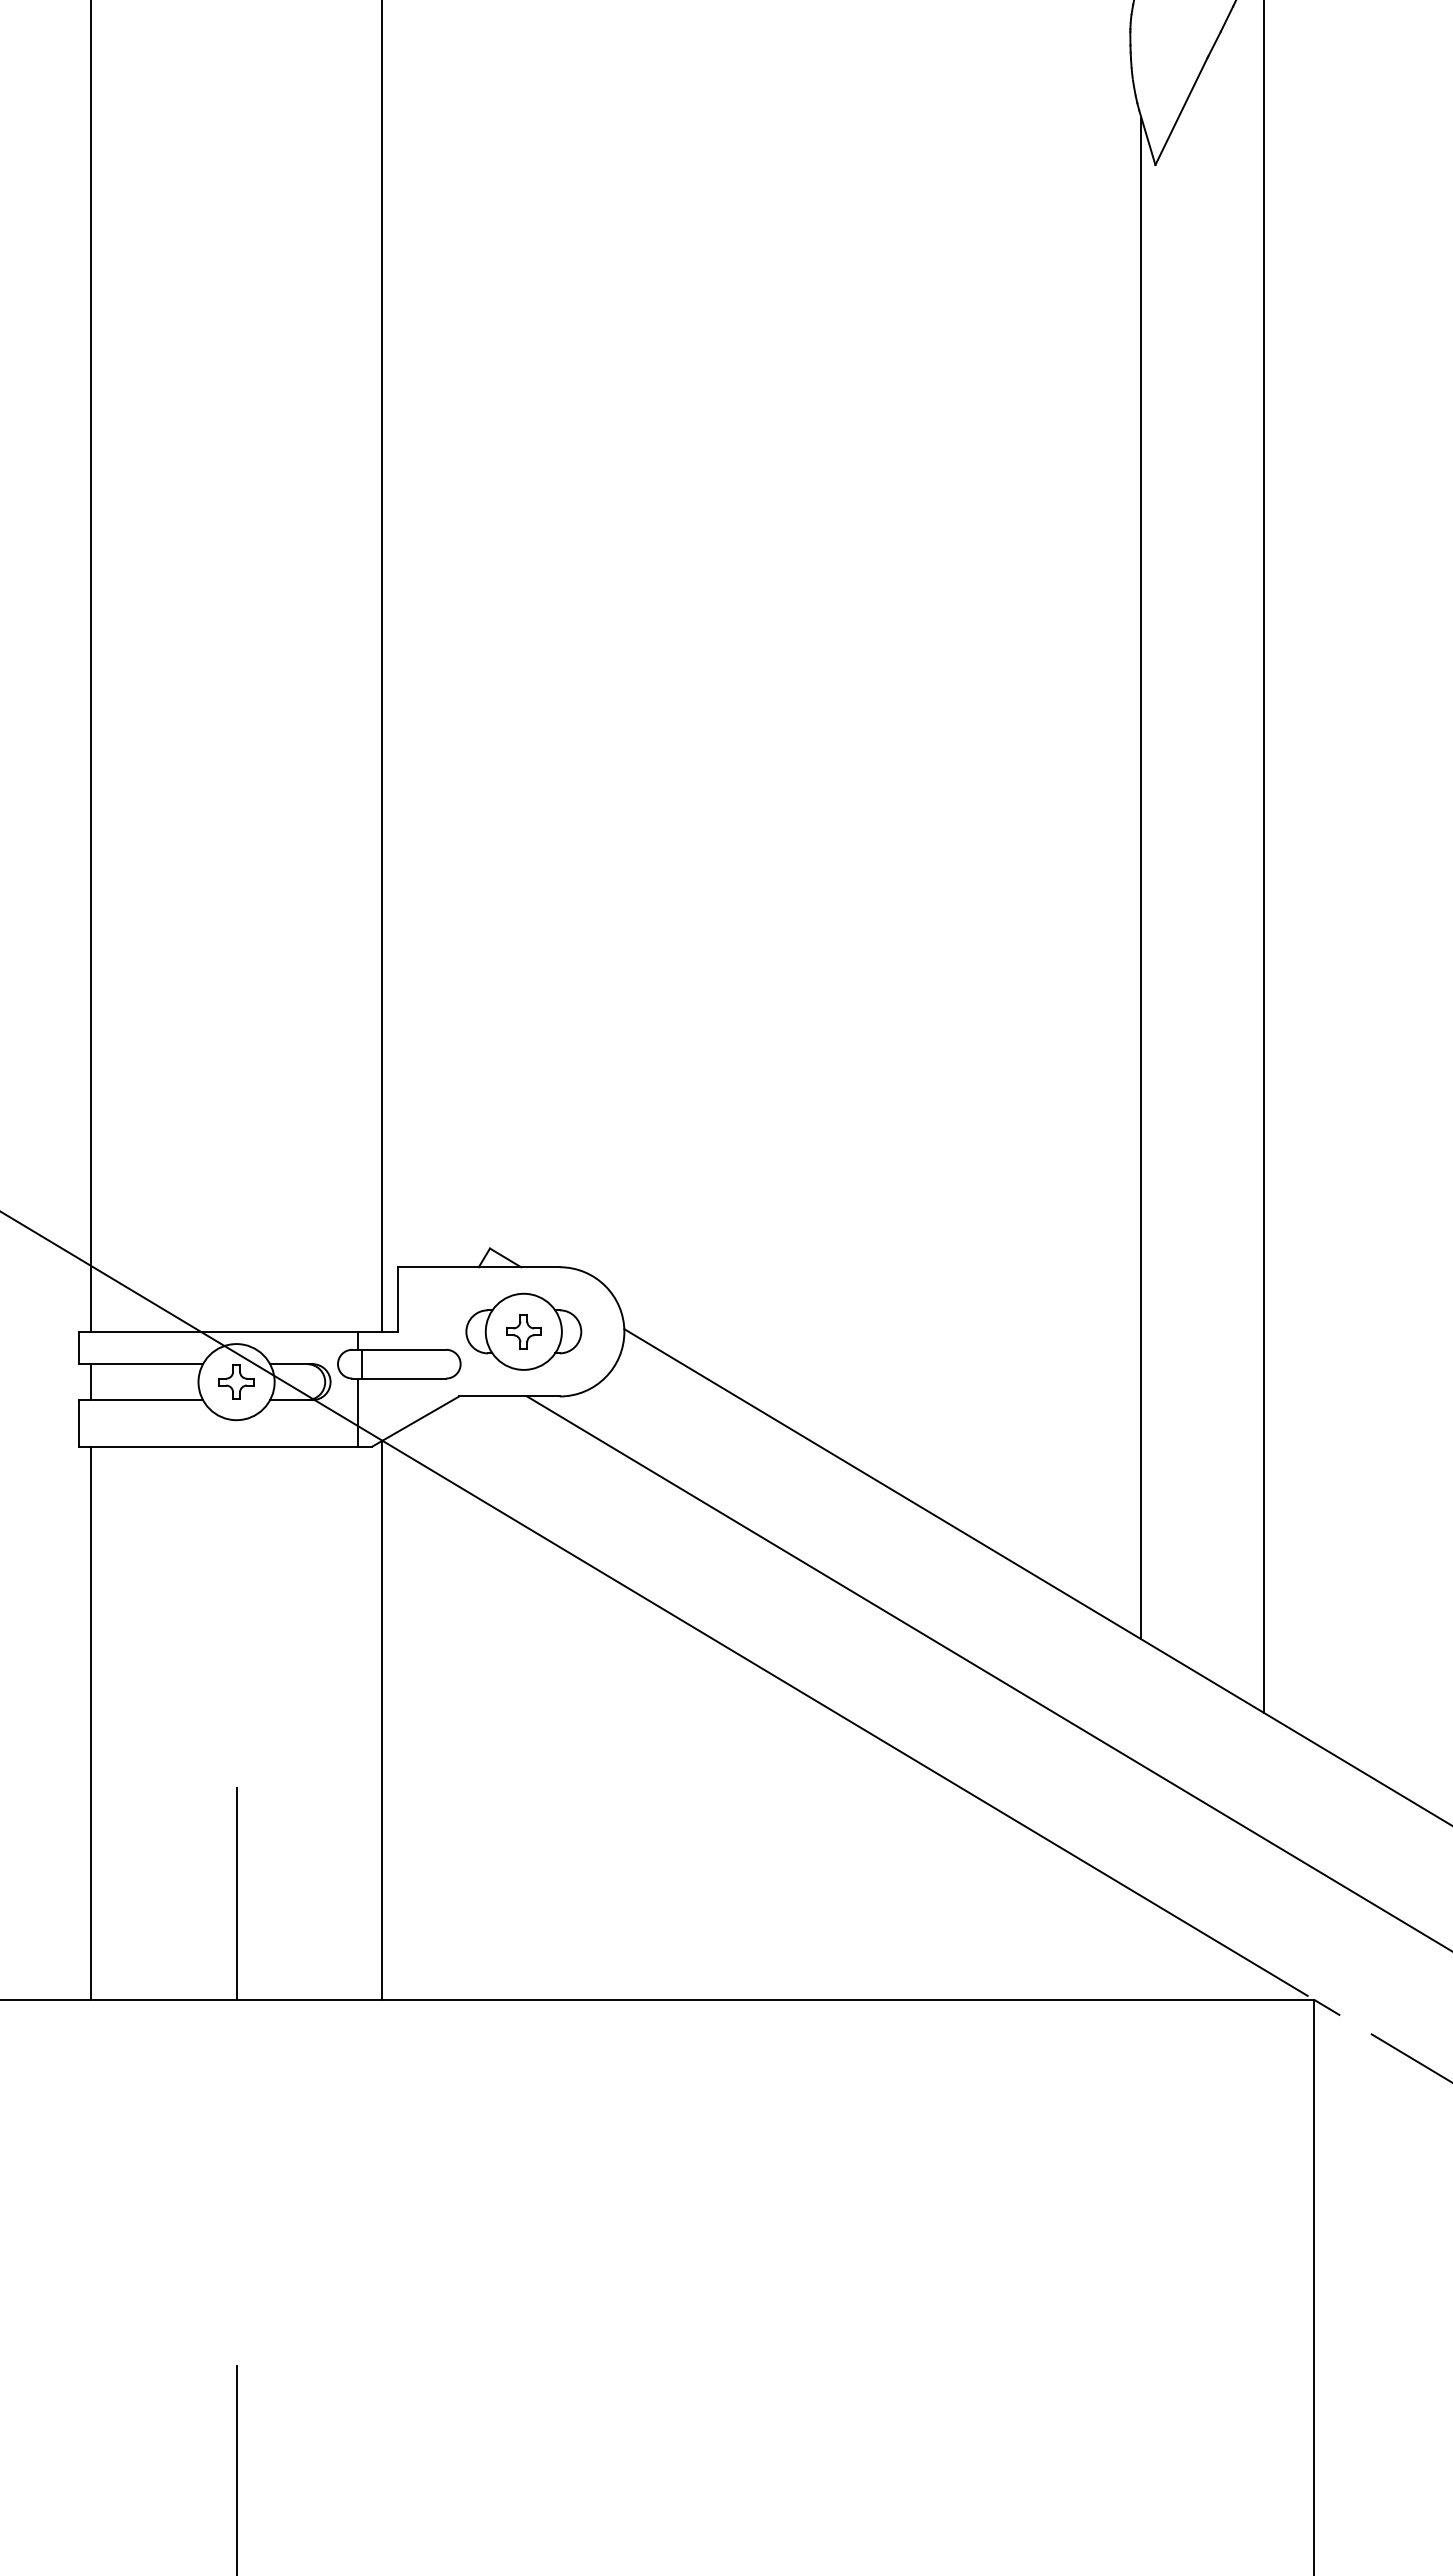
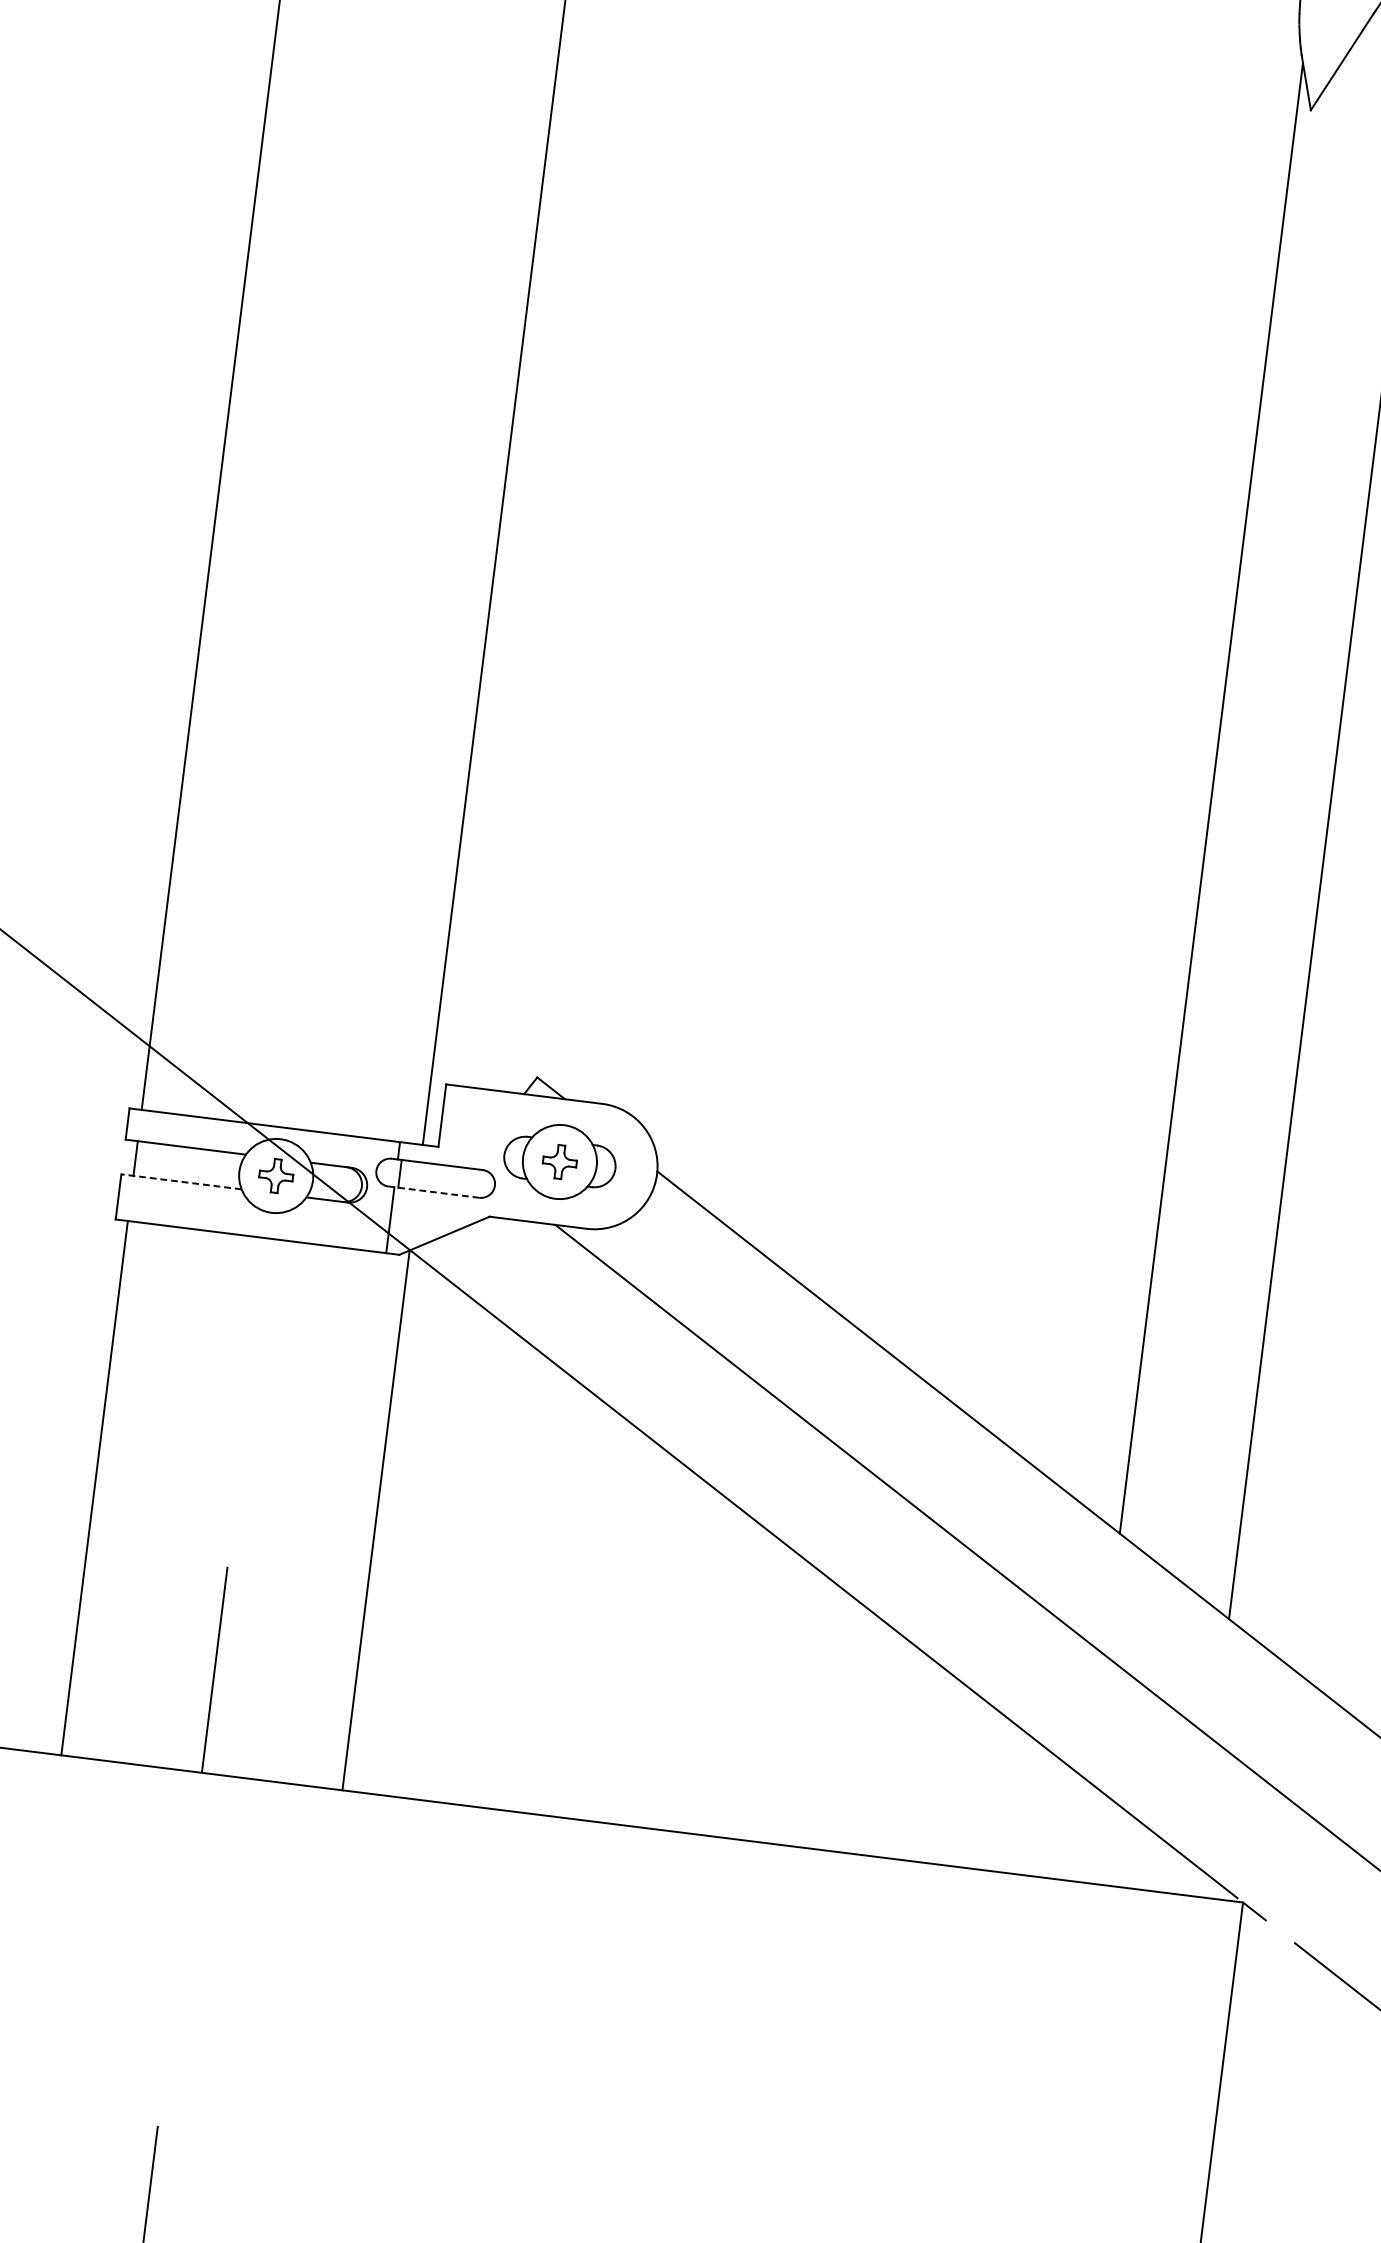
line: (399, 1378) -> (434, 1192), solid -> dashed
line: (140, 1400) -> (181, 1182), solid -> dashed

